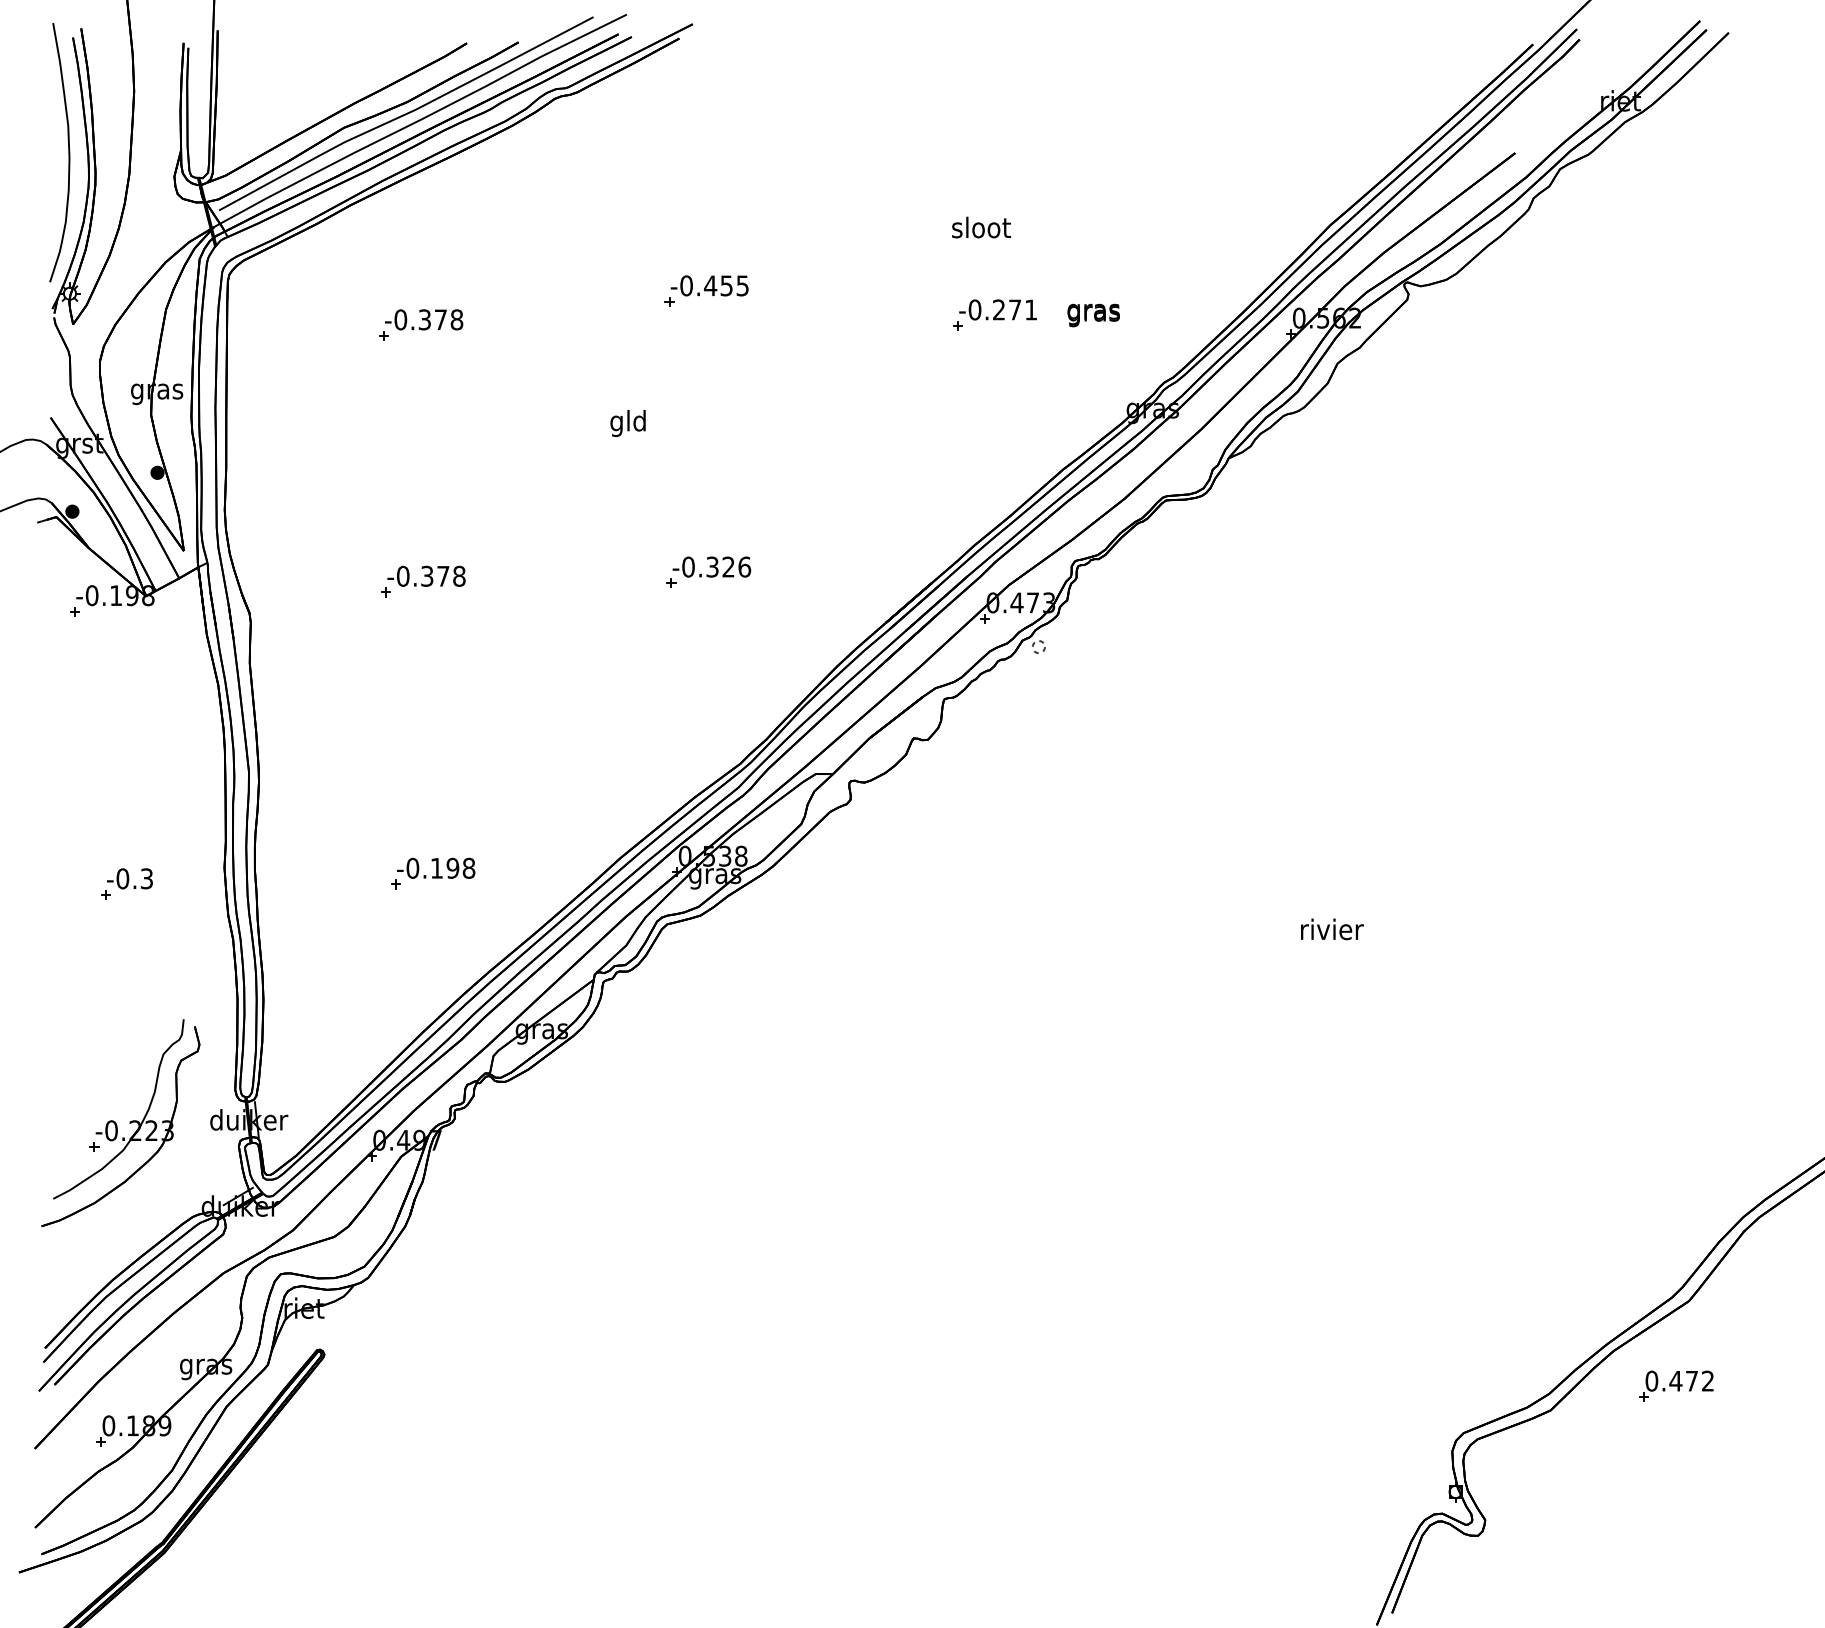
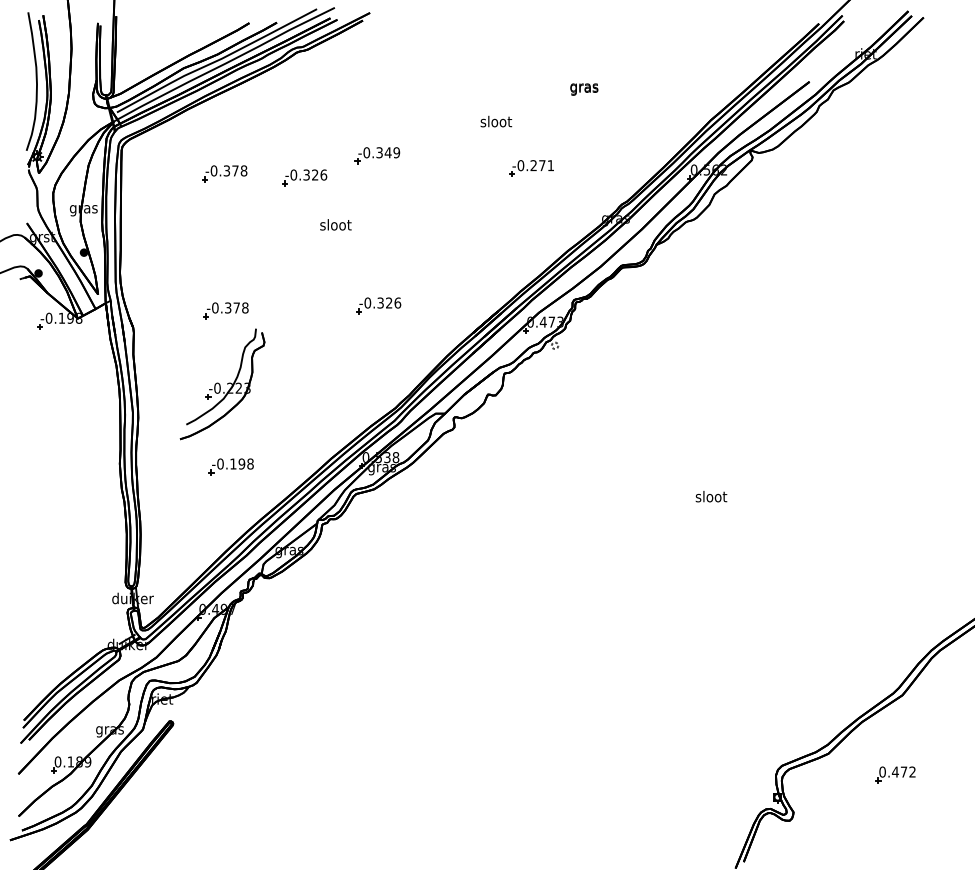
text: (981, 227) -> (496, 121), moved
text: (727, 285) -> (388, 152), -0.455 -> -0.349
text: (1094, 315) -> (584, 89), moved
part: (570, 332) -> (304, 177), added
text: (628, 423) -> (335, 226), gld -> sloot
part: (126, 884) -> (67, 472), removed
text: (1331, 929) -> (711, 496), rivier -> sloot
part: (120, 1123) -> (222, 384), moved
part: (1675, 1385) -> (895, 774), moved

